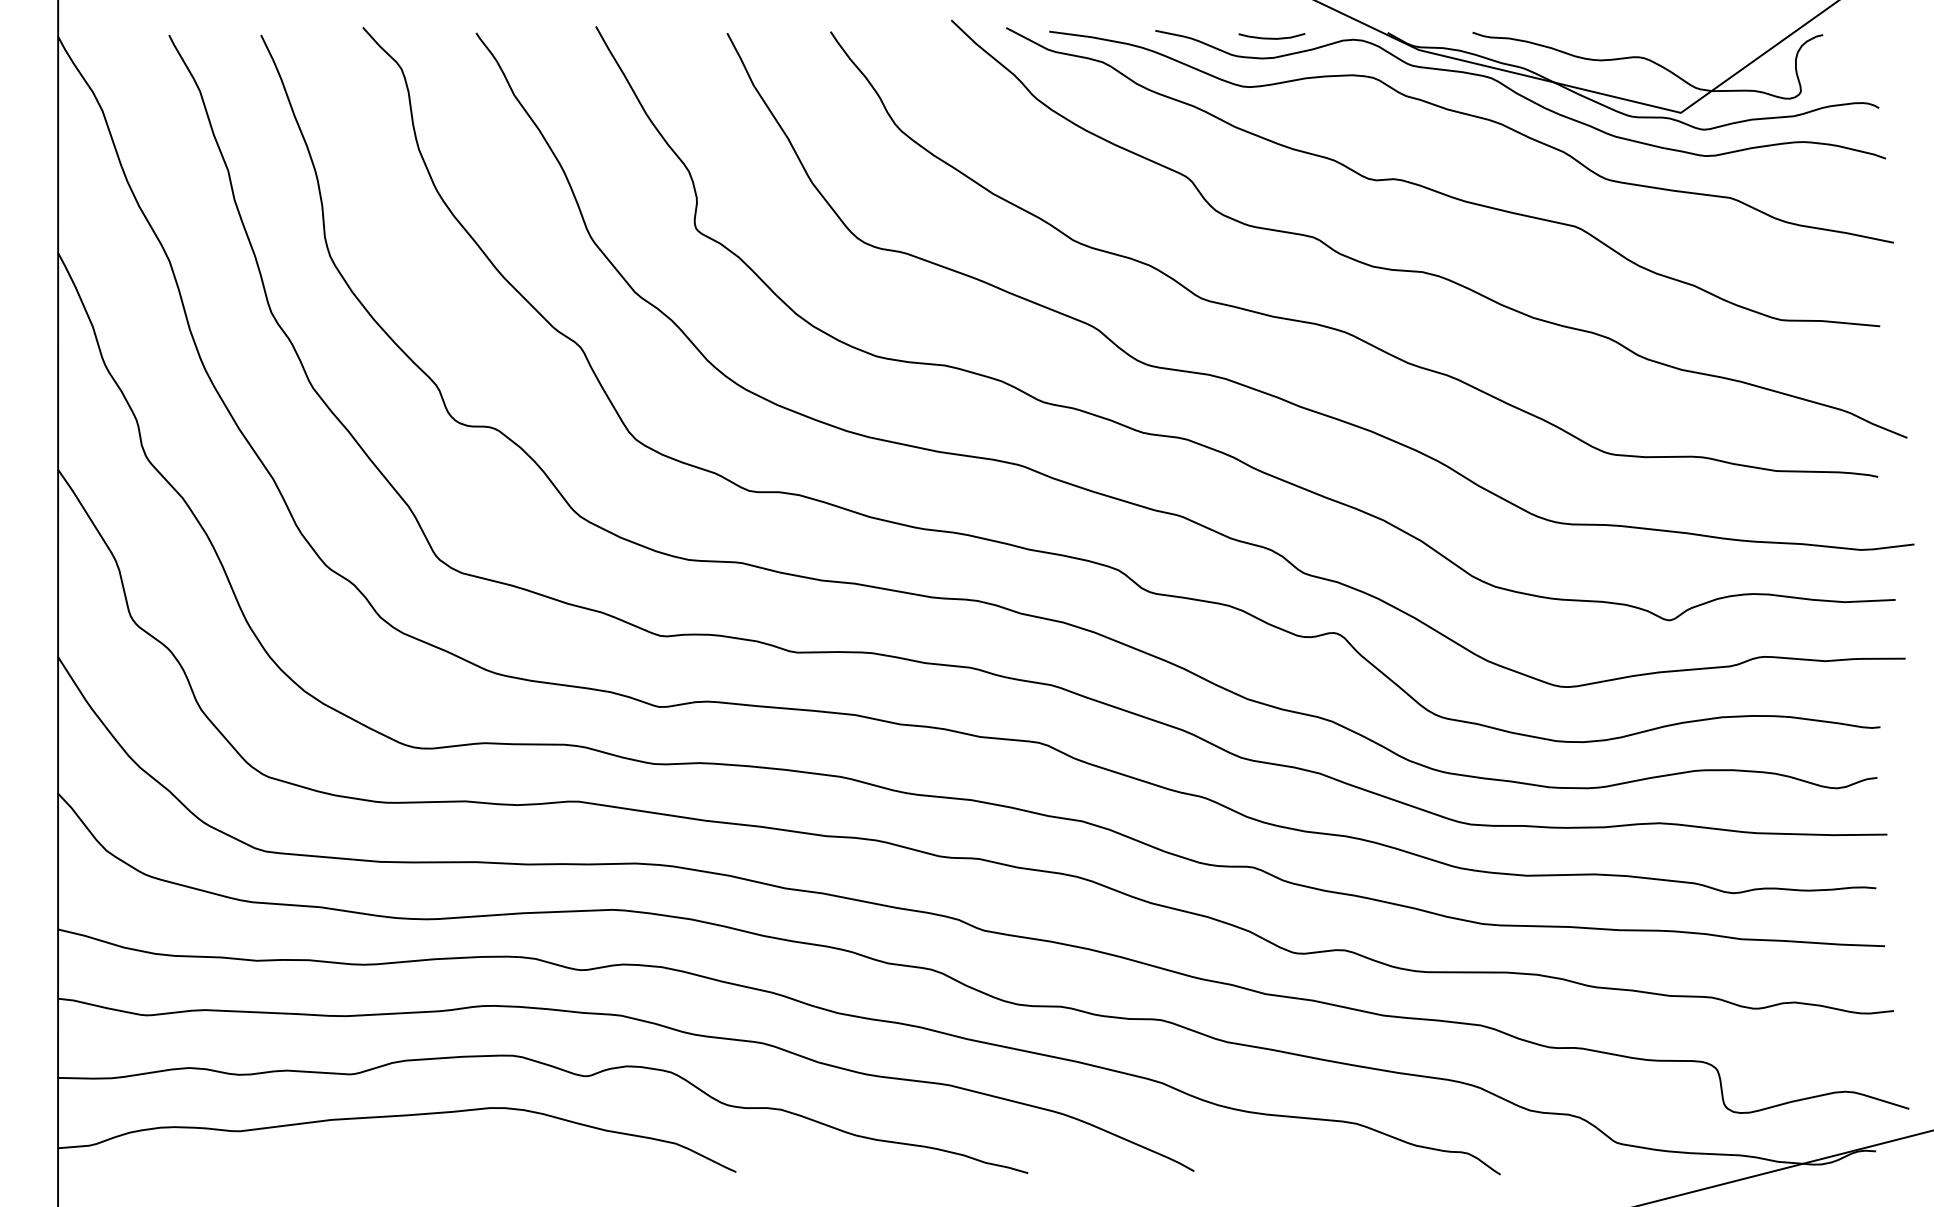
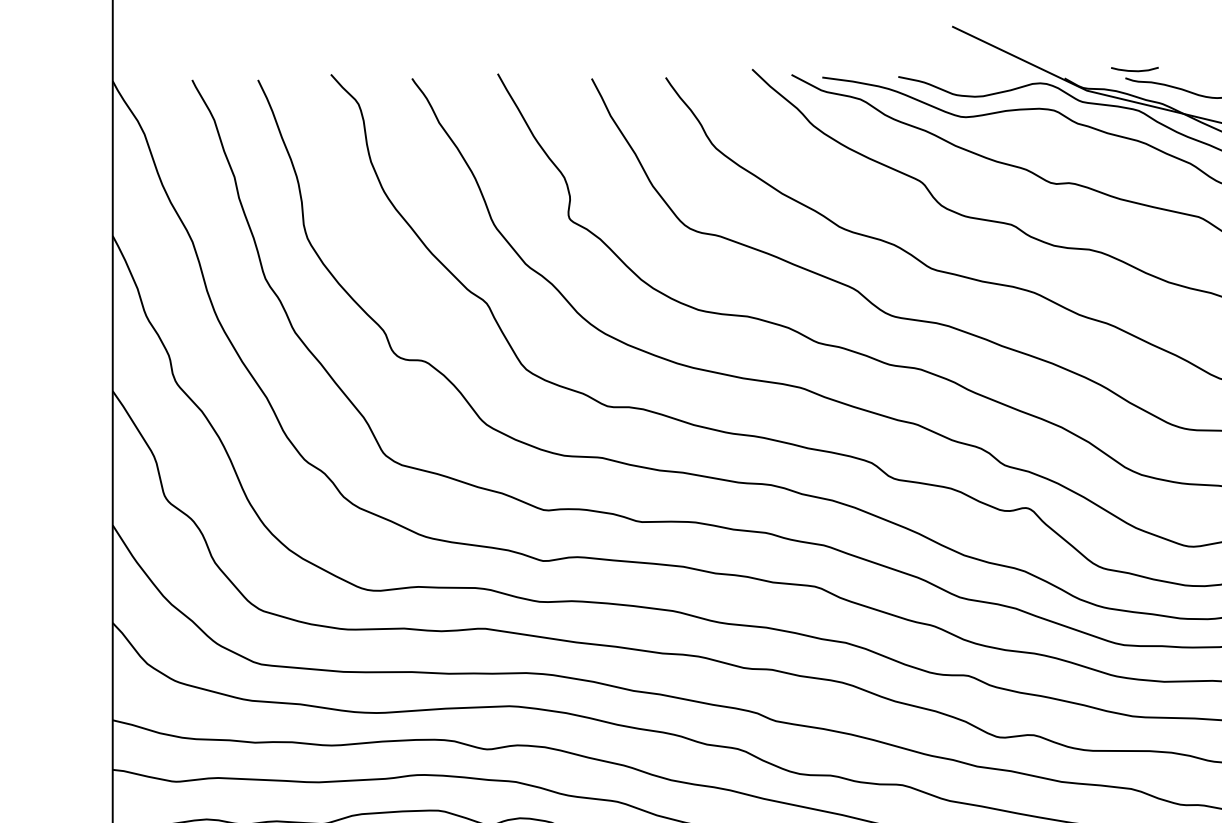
curve: (1271, 37) -> (1134, 70), moved

